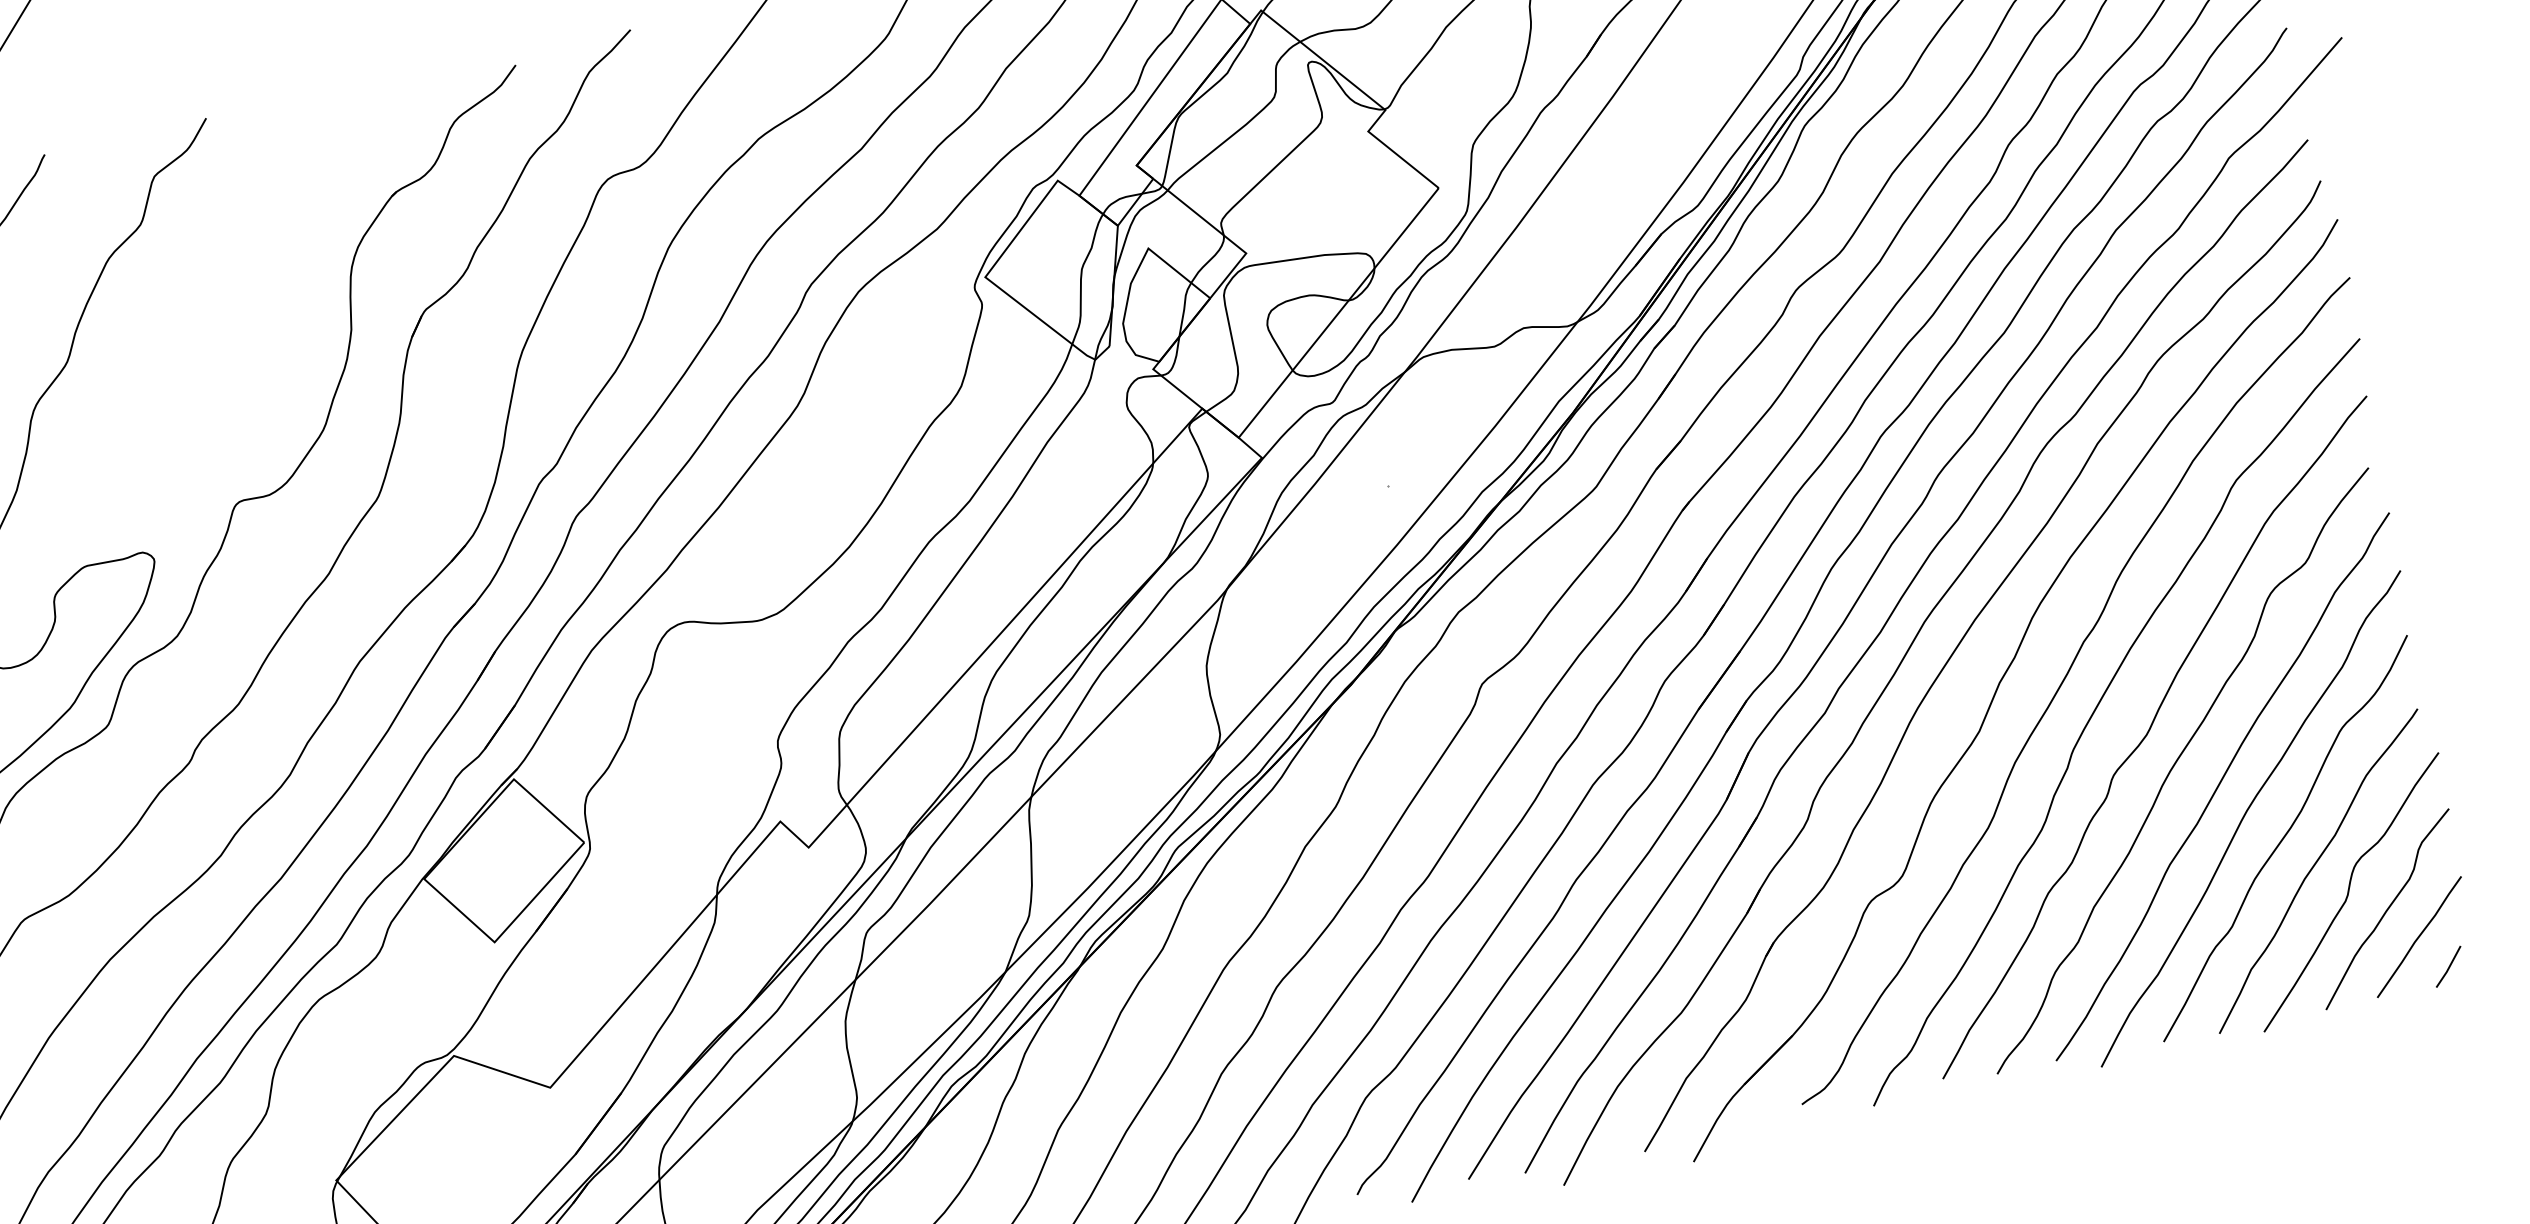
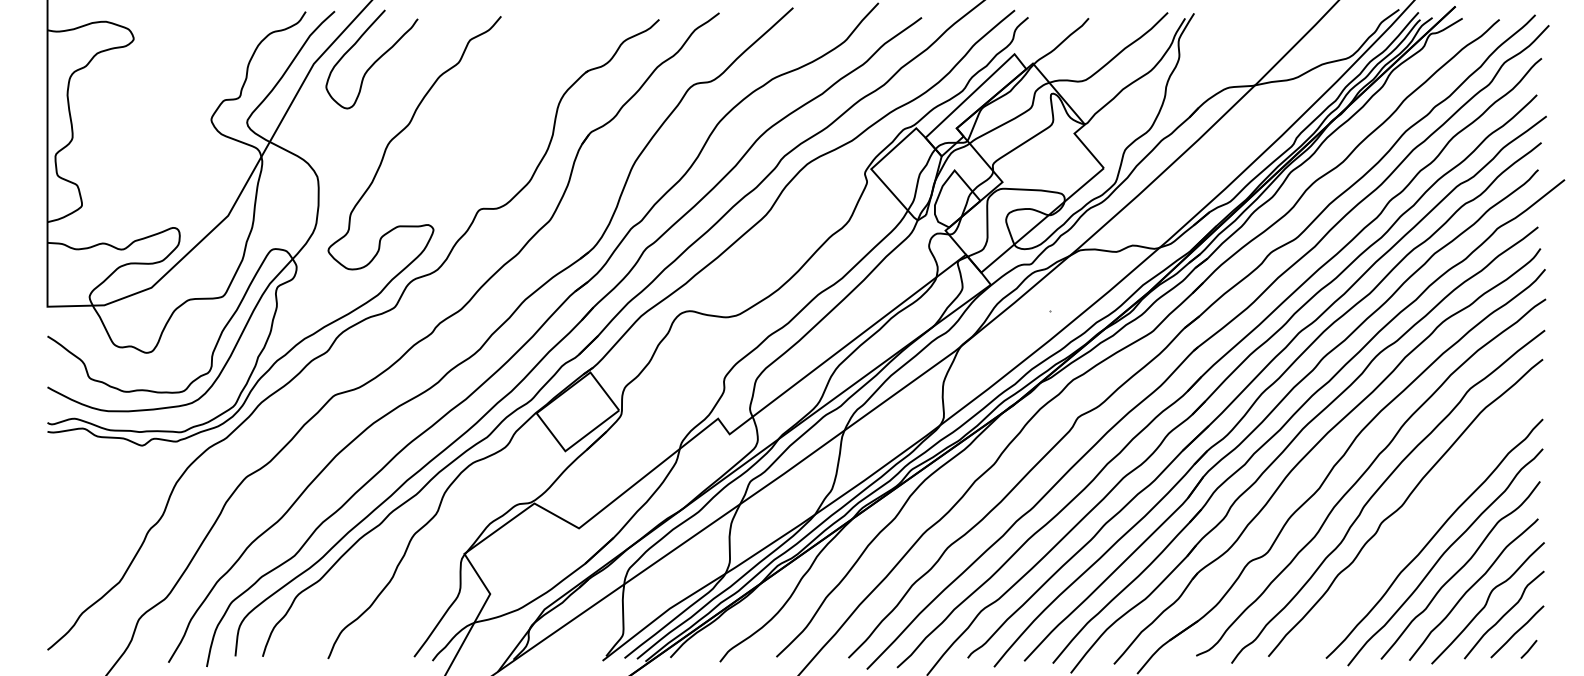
curve: (2174, 769) -> (1412, 525), removed

